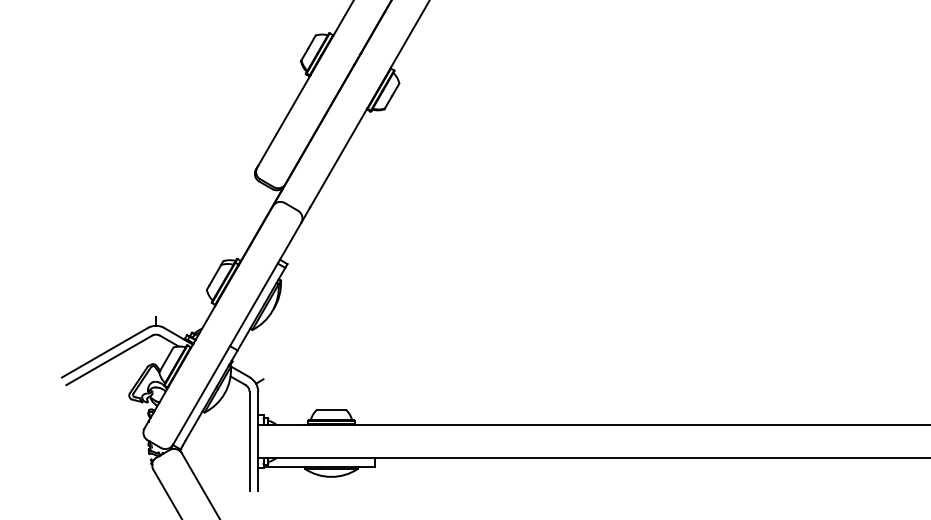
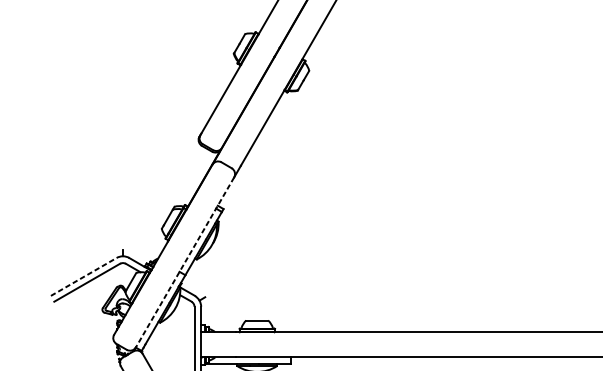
line: (236, 334) -> (184, 262), solid -> dashed
line: (104, 352) -> (83, 276), solid -> dashed

